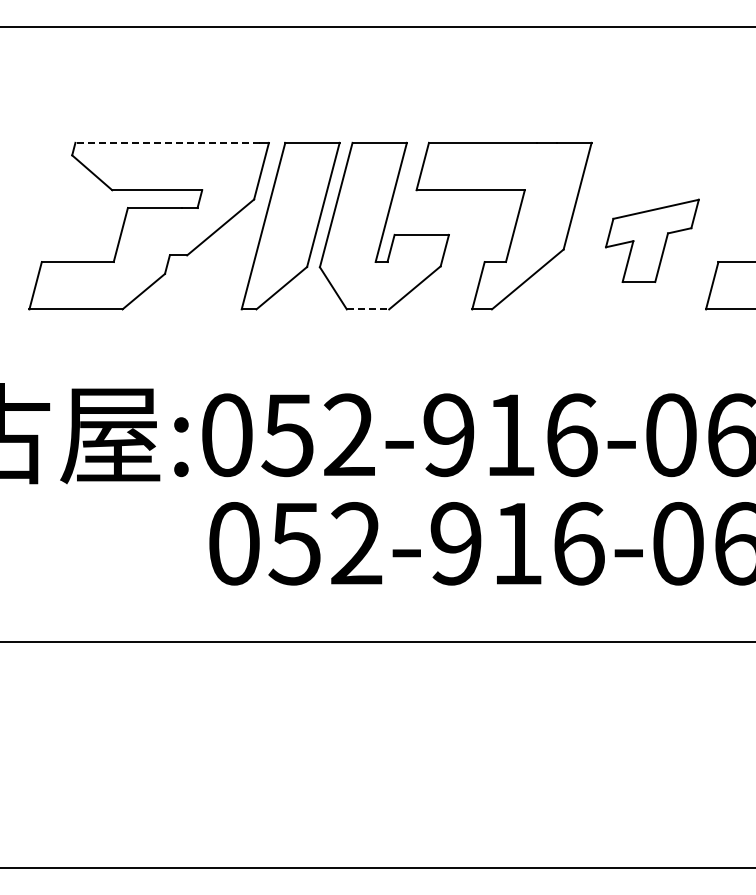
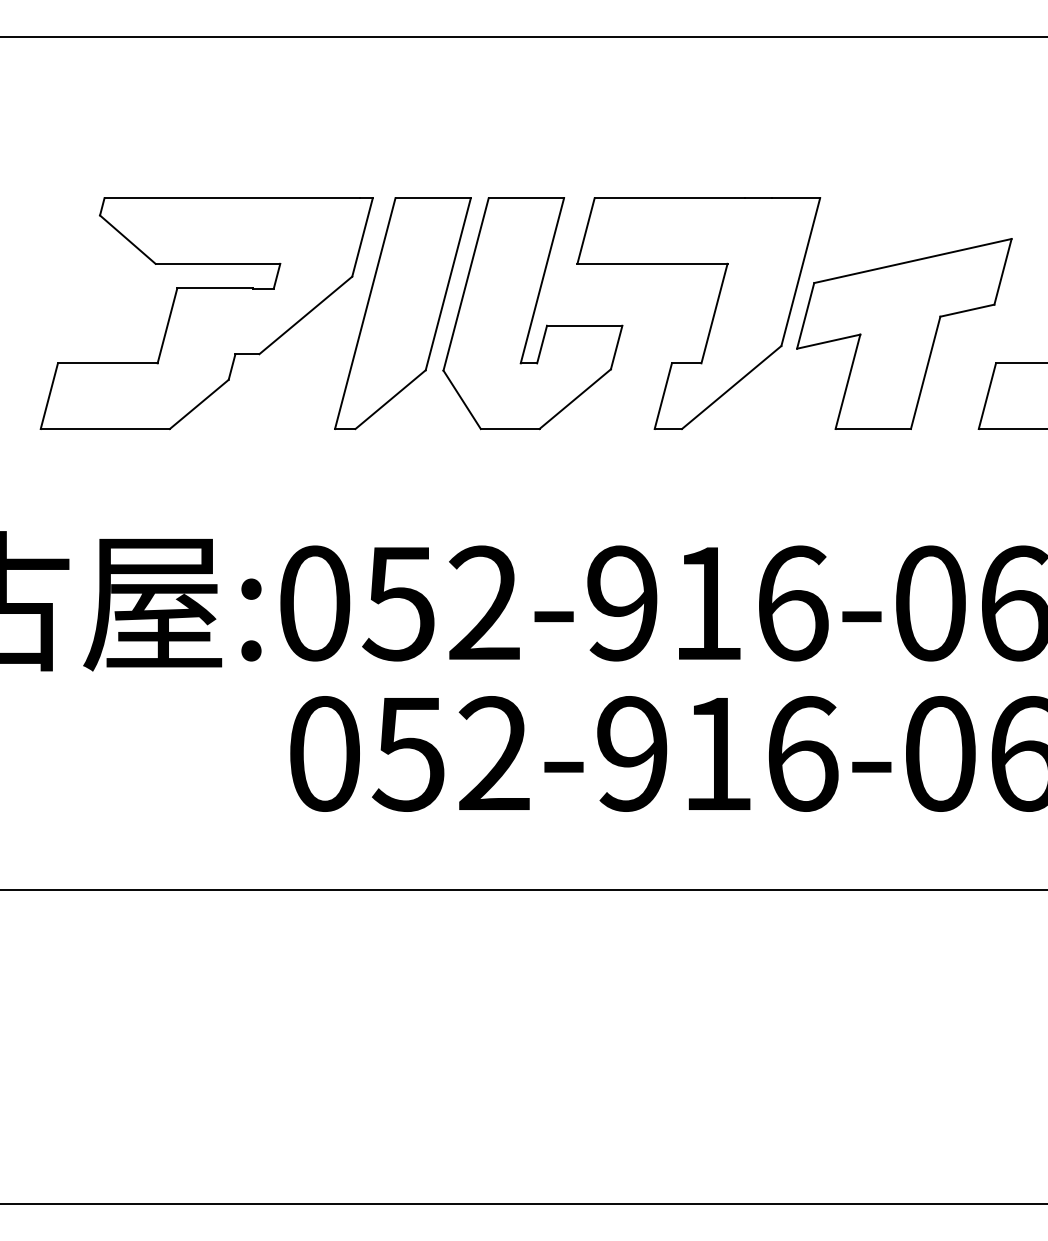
line: (167, 142) -> (232, 197), dashed -> solid
part: (652, 240) -> (904, 333), size x1.67
line: (368, 309) -> (510, 429), dashed -> solid

